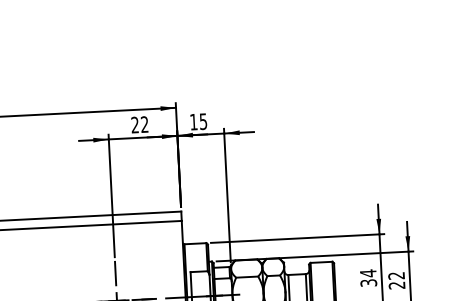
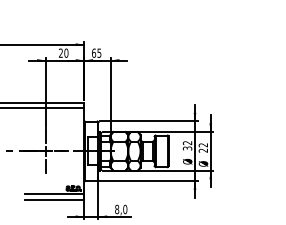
text: (194, 120) -> (94, 52), 15 -> 65
text: (144, 123) -> (66, 52), 22 -> 20
text: (368, 272) -> (187, 142), 34 -> 32

